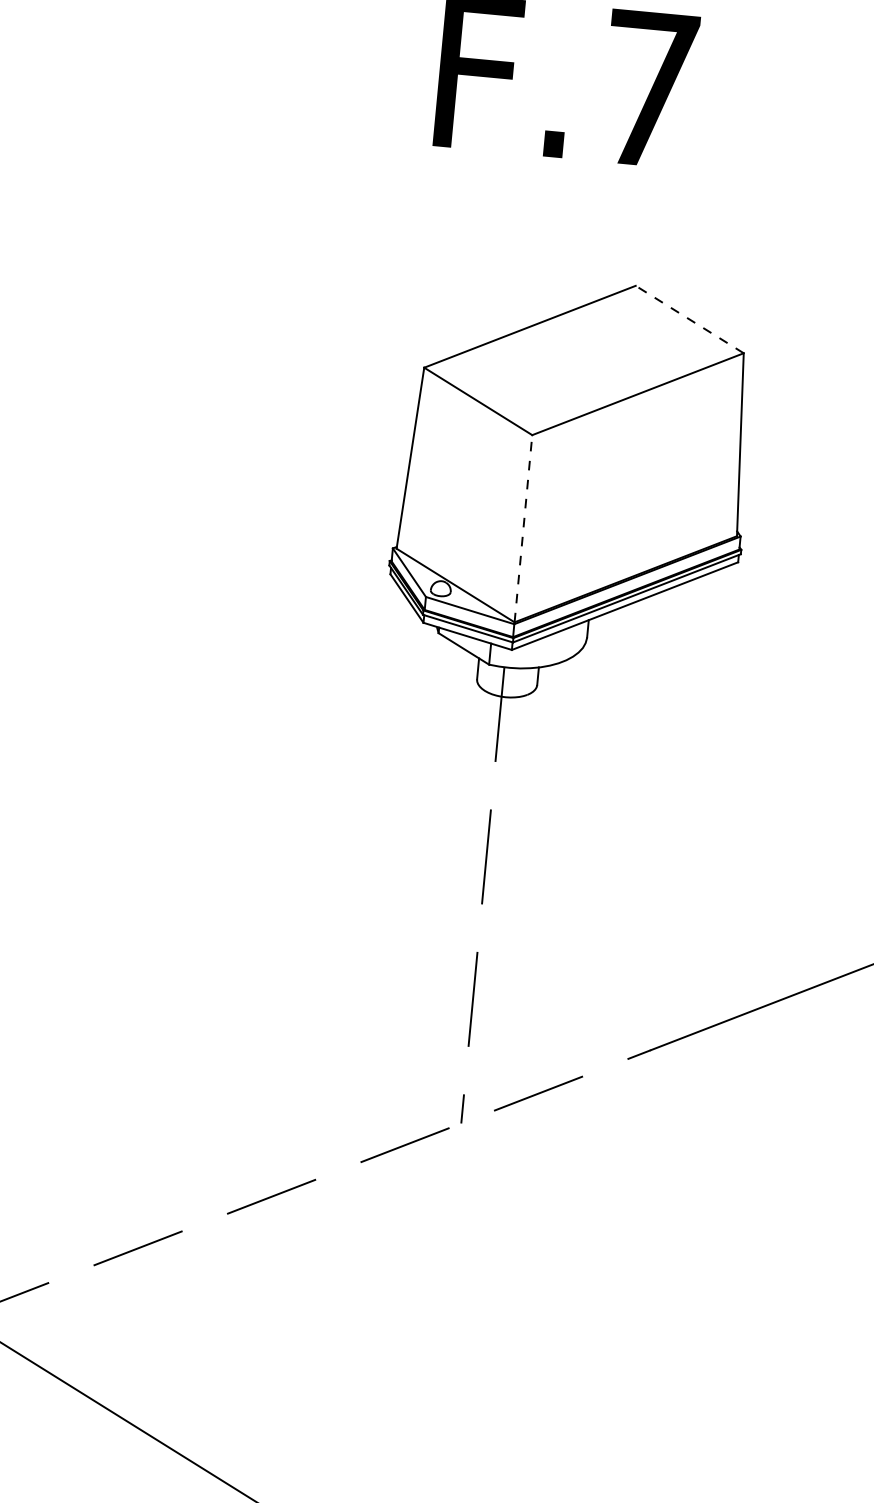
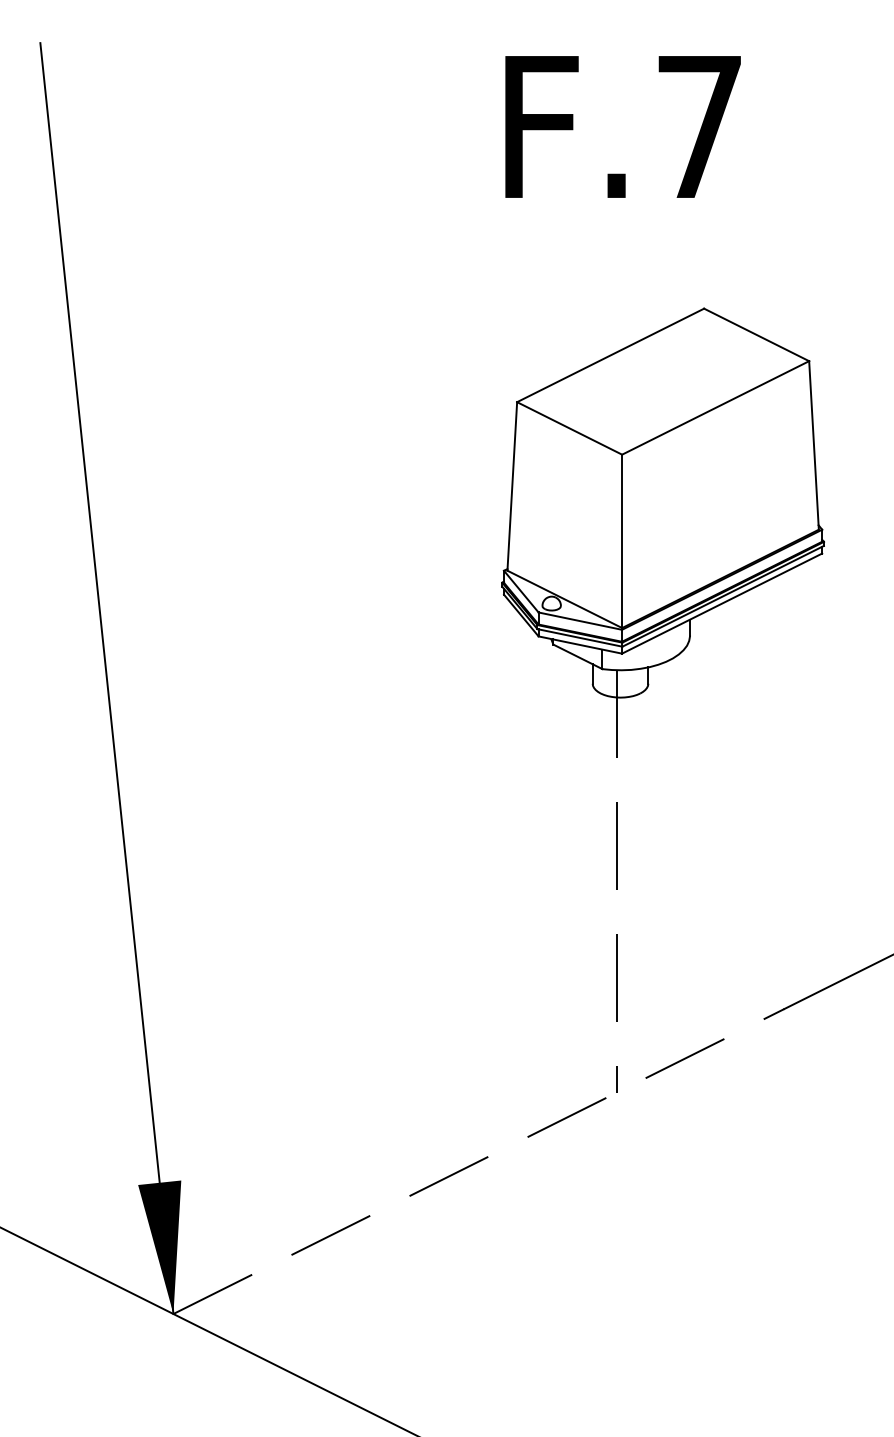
line: (689, 319) -> (756, 334), dashed -> solid
line: (523, 528) -> (622, 541), dashed -> solid

